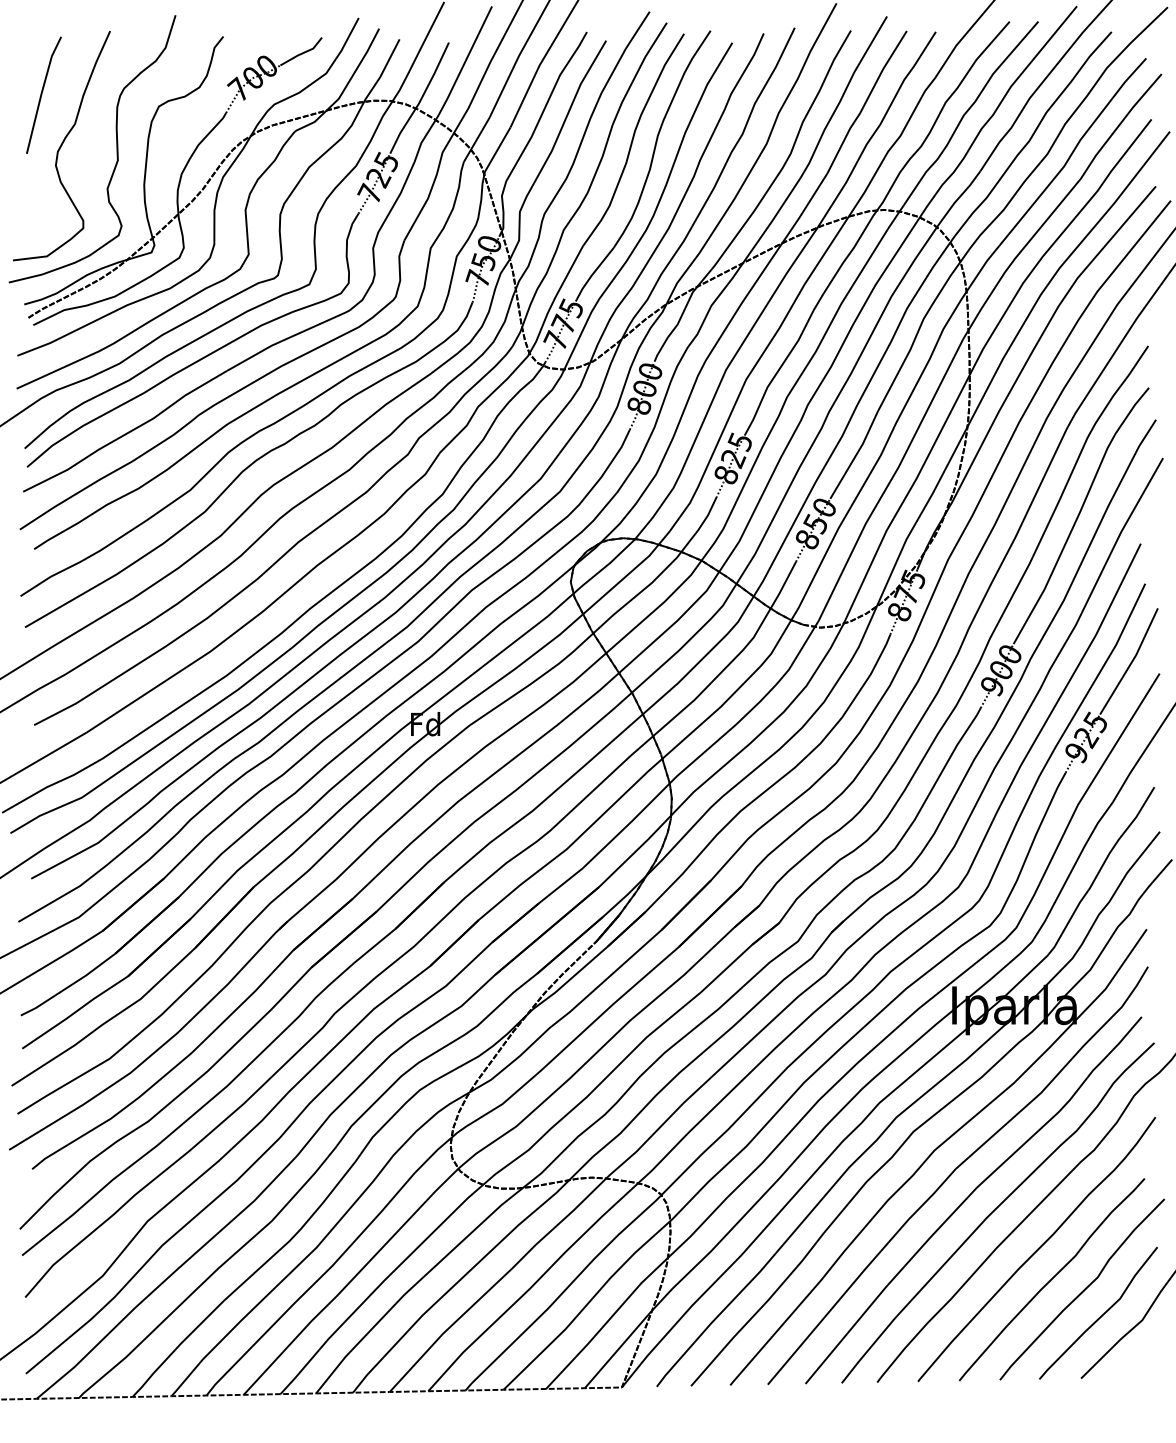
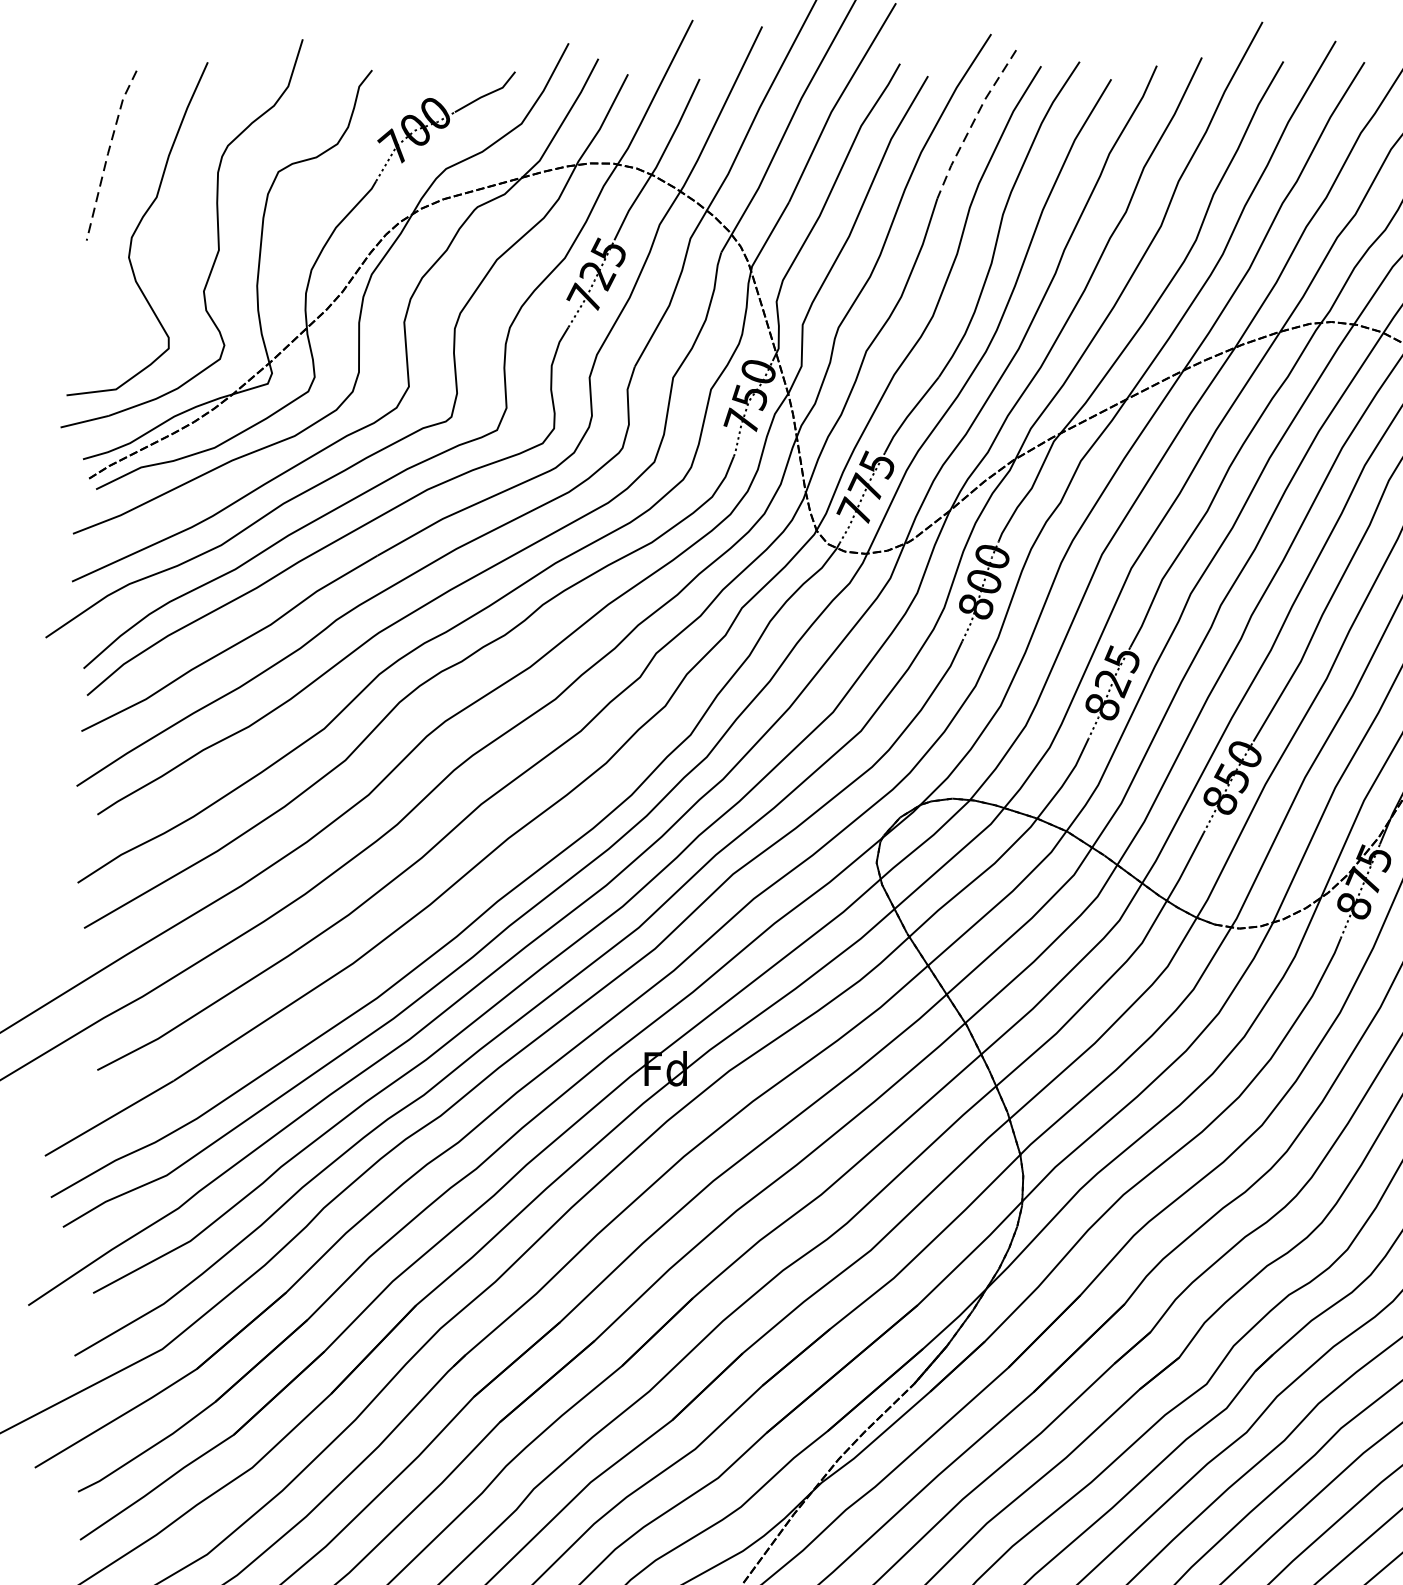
line: (637, 72) -> (973, 122), solid -> dashed
line: (41, 94) -> (108, 154), solid -> dashed

